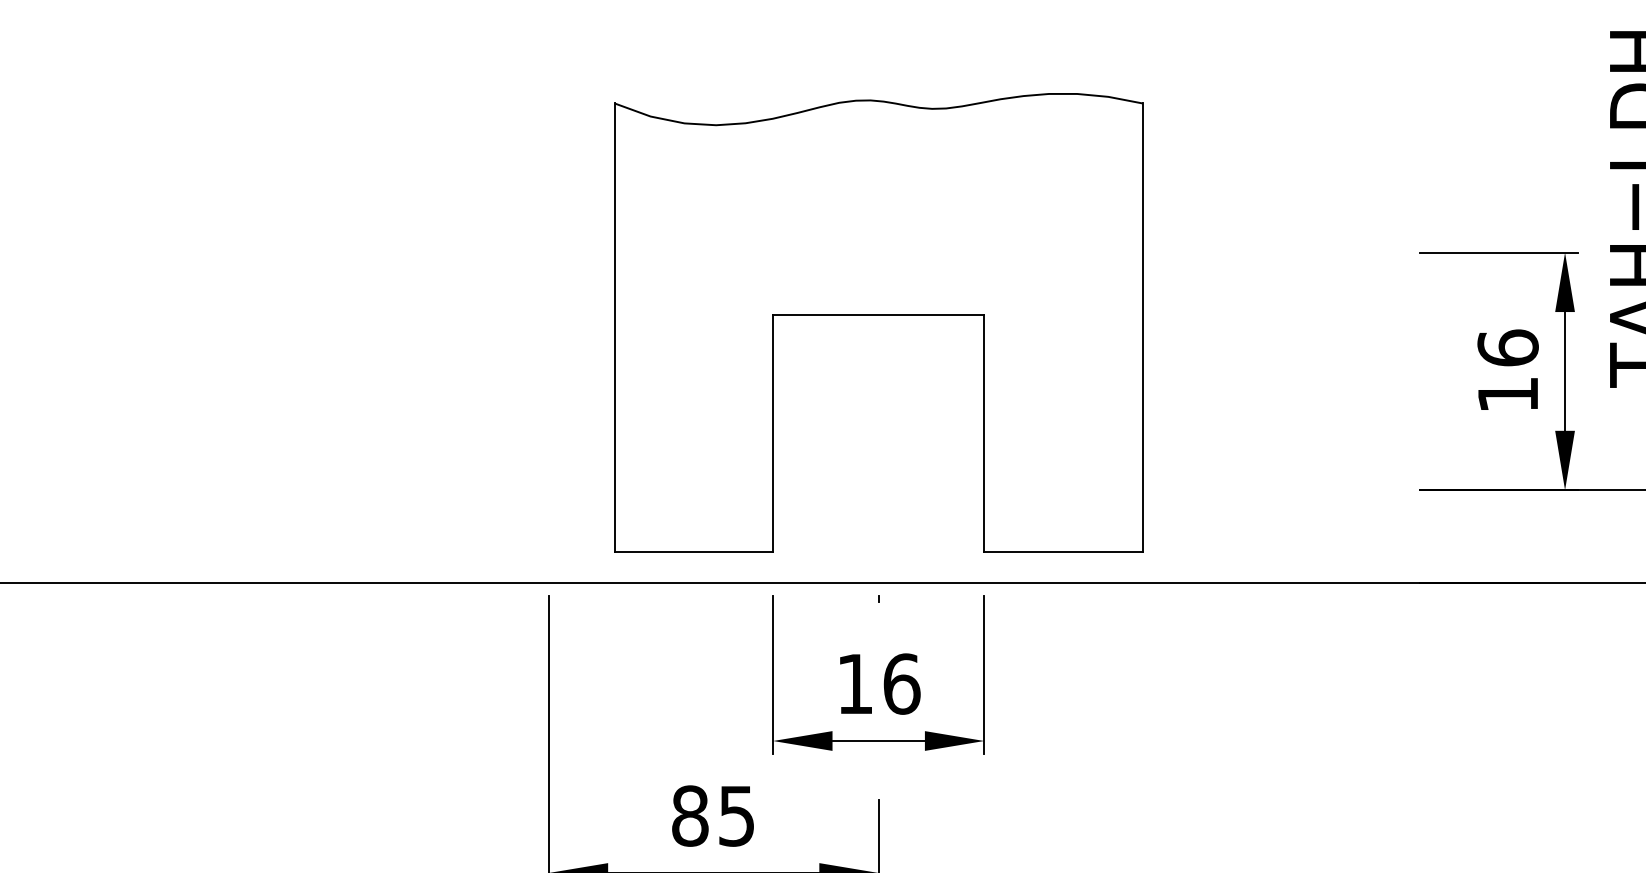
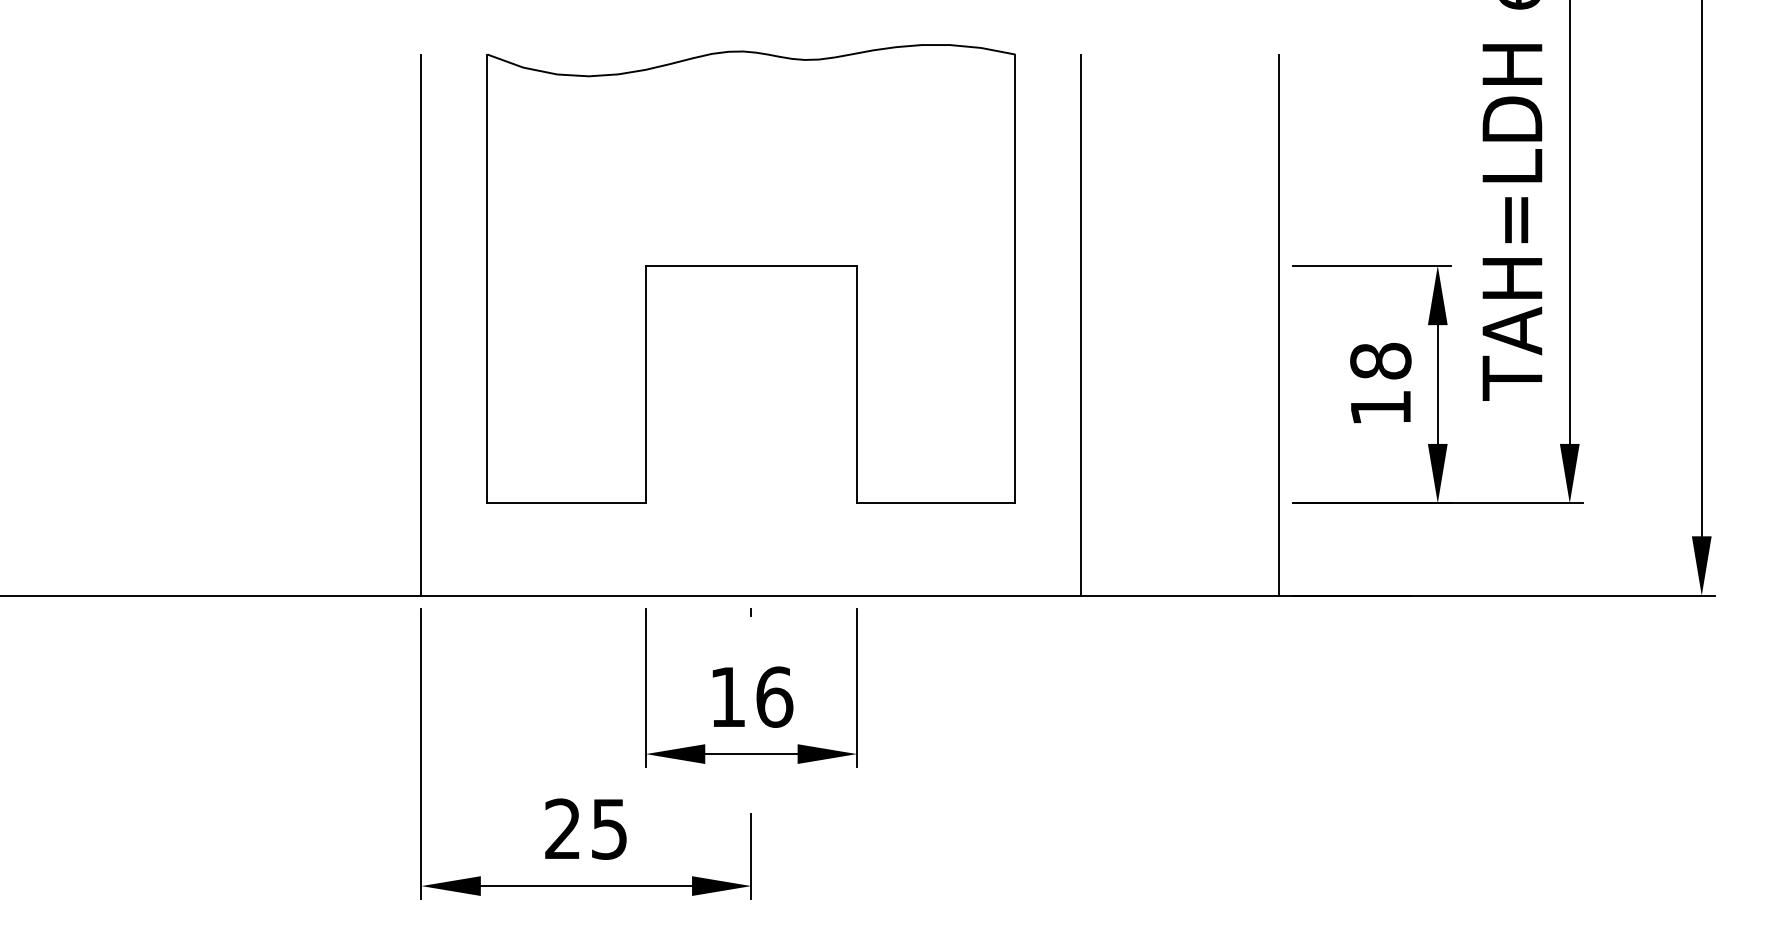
line: (548, 311) -> (421, 324), added
line: (1208, 311) -> (1081, 324), added
line: (1406, 311) -> (1279, 324), added
part: (877, 315) -> (750, 266), moved
text: (1507, 347) -> (1380, 360), 16 -> 18
text: (689, 815) -> (562, 828), 85 -> 25

